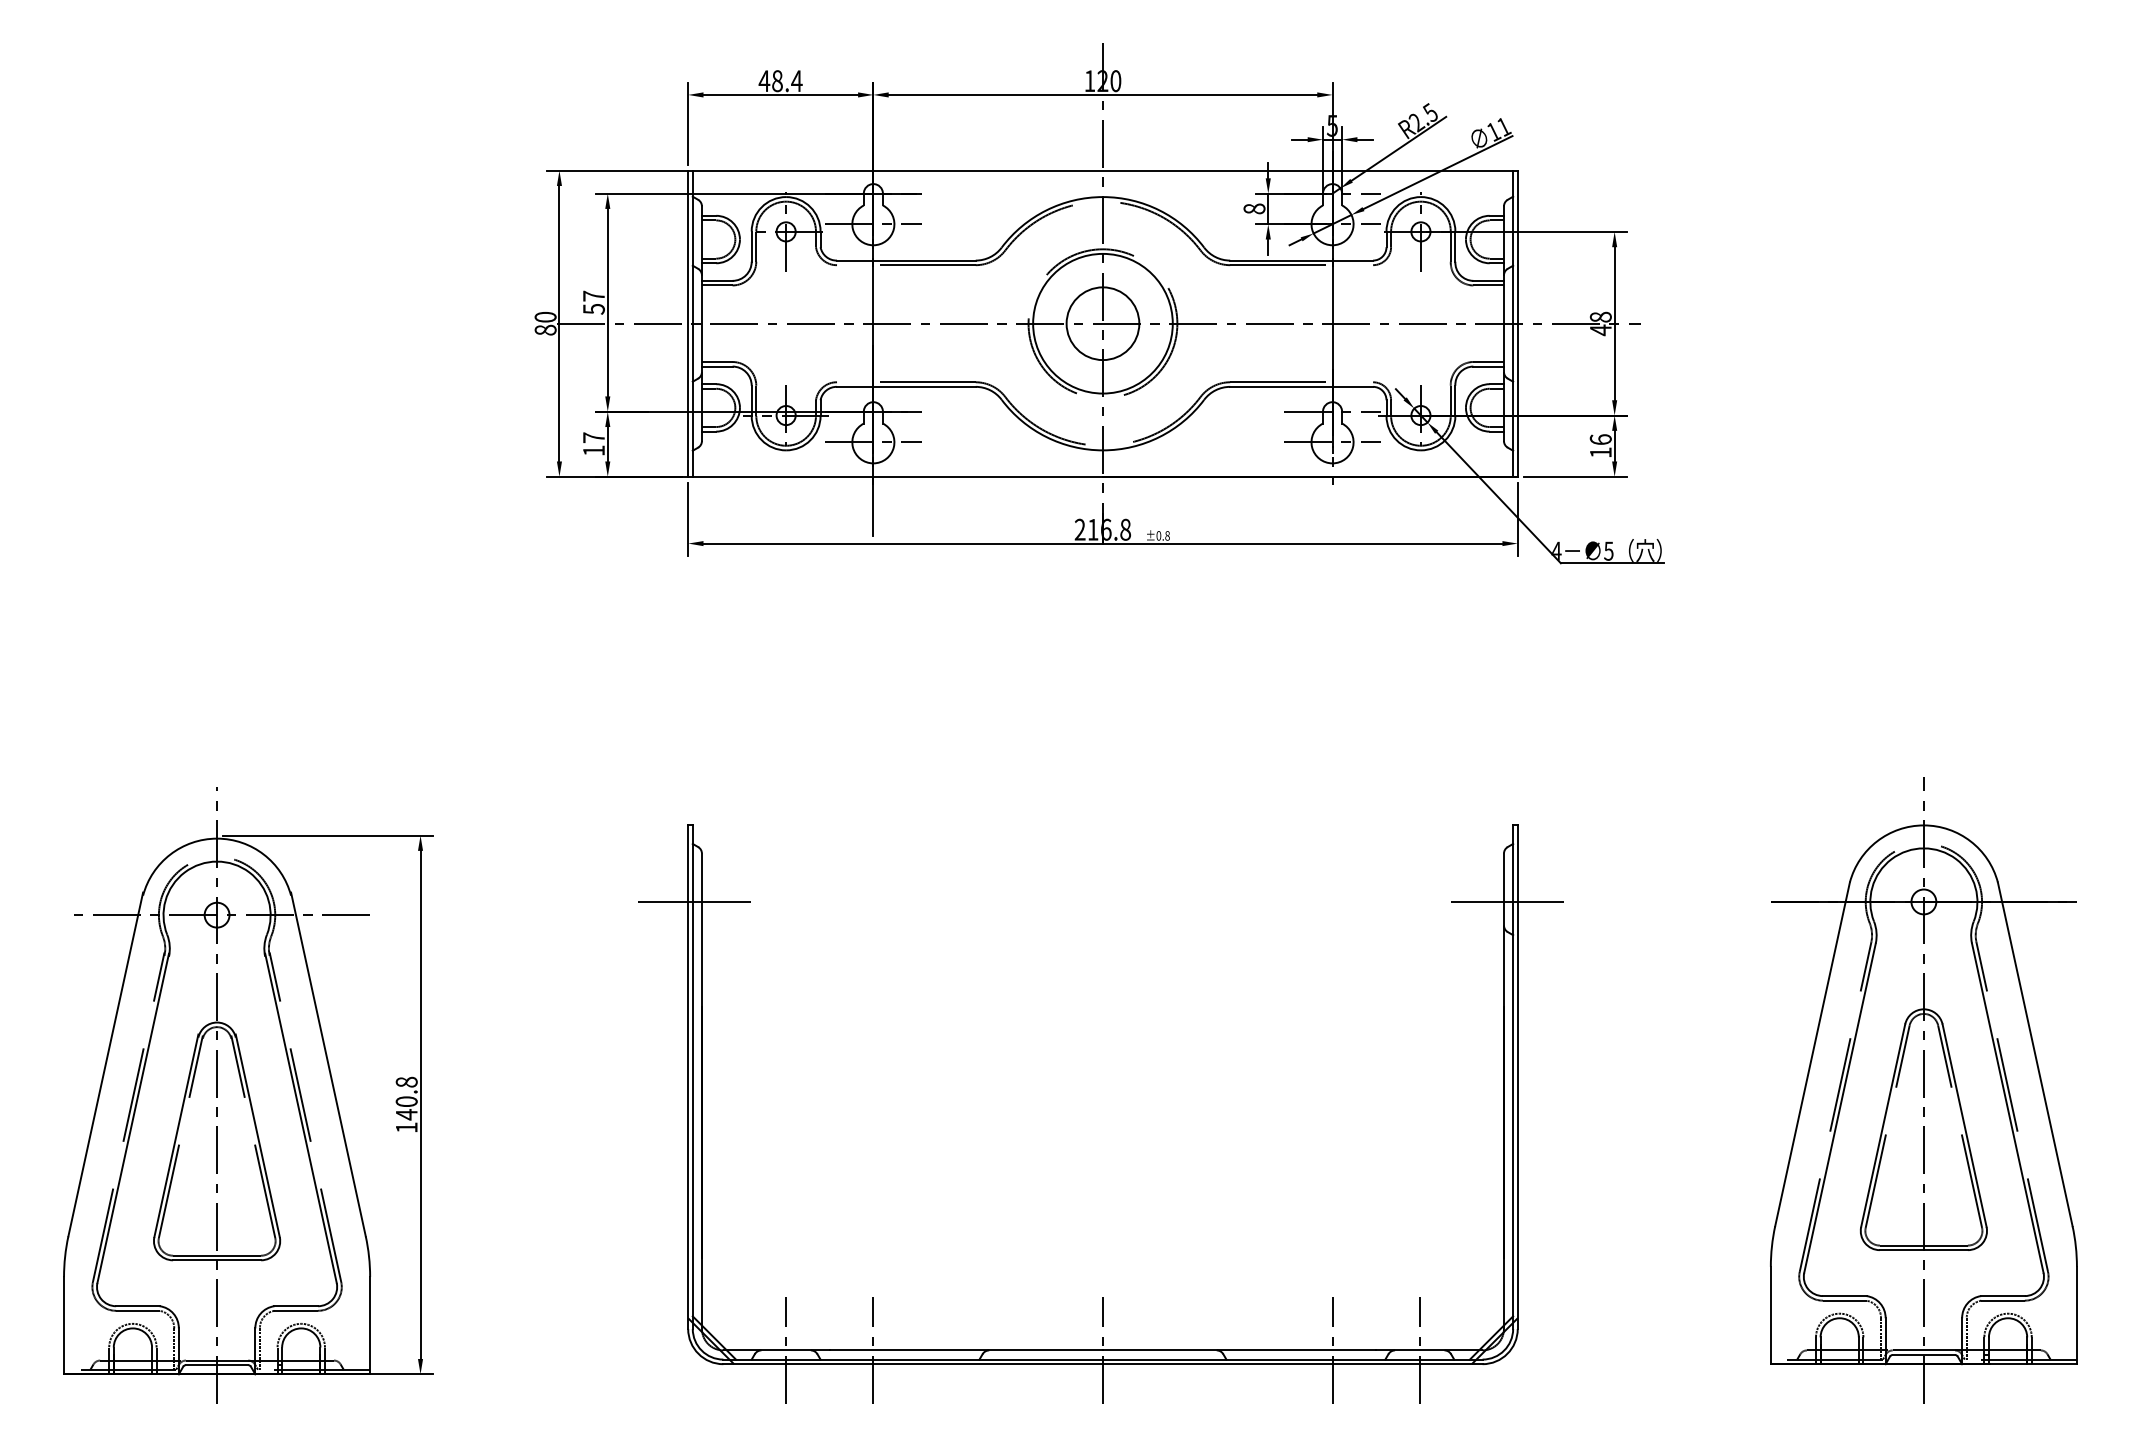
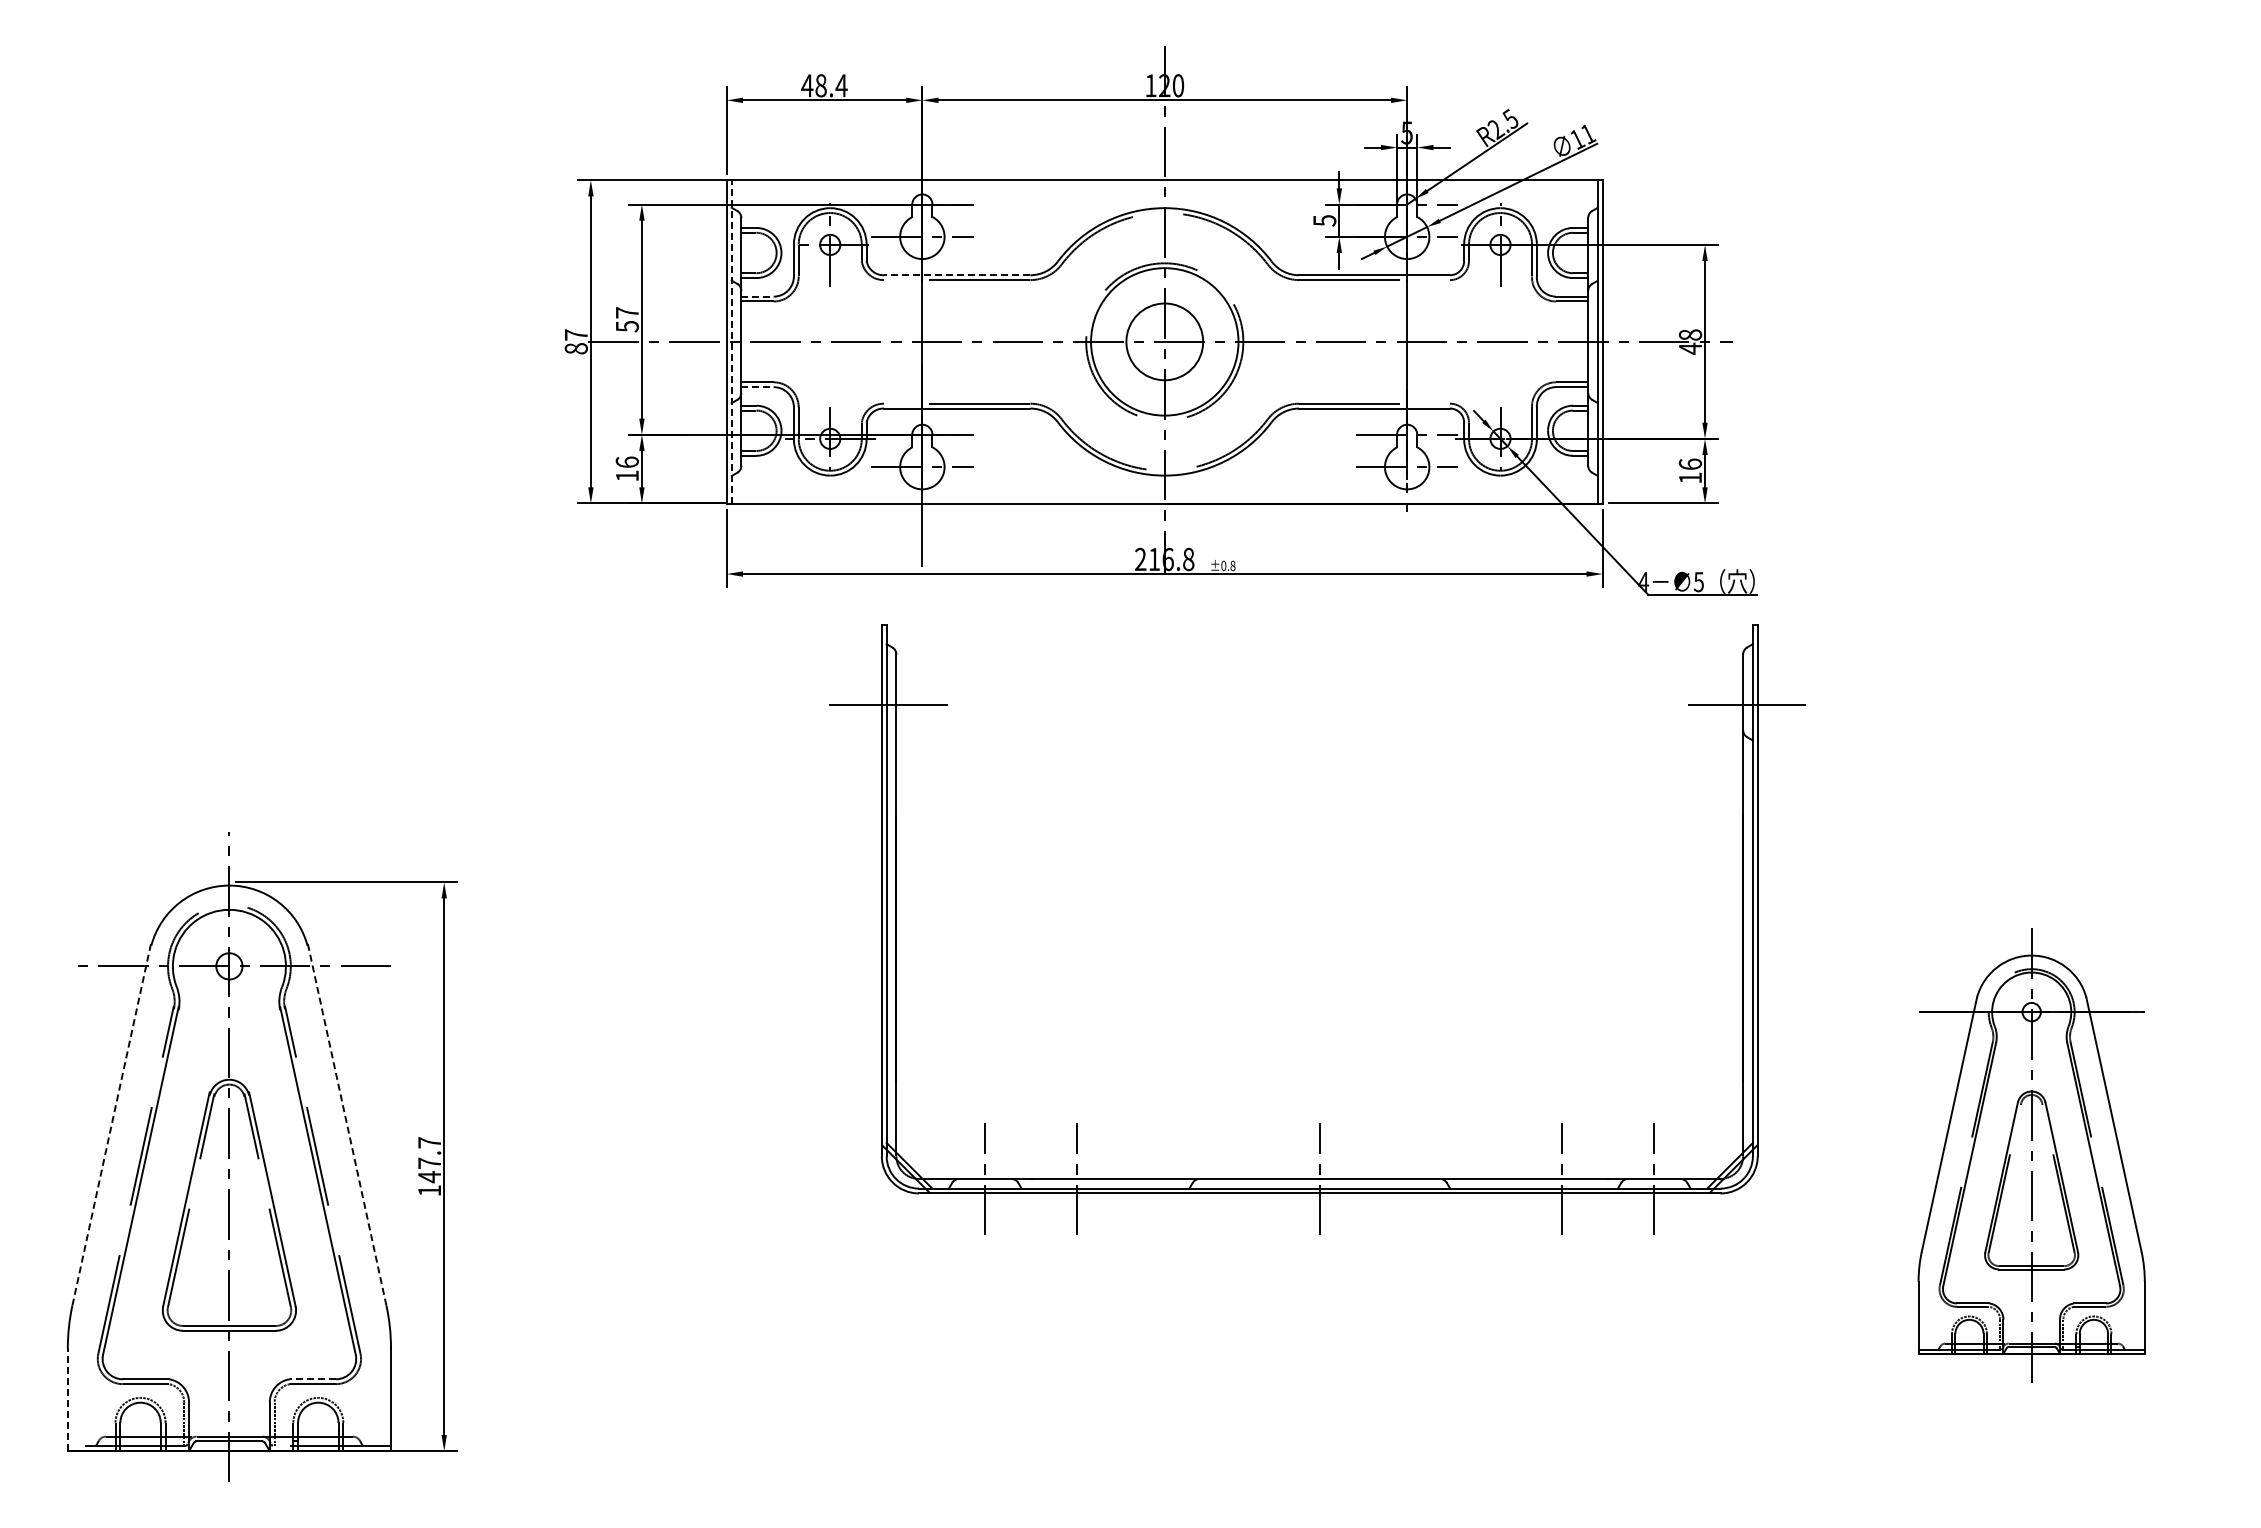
text: (1254, 208) -> (1324, 220), 8 -> 5
line: (905, 260) -> (956, 275), solid -> dashed
line: (718, 280) -> (758, 296), solid -> dashed
text: (544, 316) -> (575, 334), 80 -> 87
line: (692, 323) -> (731, 341), solid -> dashed
line: (718, 366) -> (758, 387), solid -> dashed
text: (593, 437) -> (626, 461), 17 -> 16
line: (105, 1064) -> (111, 1124), solid -> dashed
line: (327, 1064) -> (346, 1124), solid -> dashed
part: (1923, 1090) -> (2031, 1151), size x0.7
text: (406, 1091) -> (429, 1152), 140.8 -> 147.7
part: (1102, 1297) -> (1319, 1123), moved
line: (295, 1306) -> (312, 1379), solid -> dashed
line: (63, 1325) -> (67, 1399), solid -> dashed

